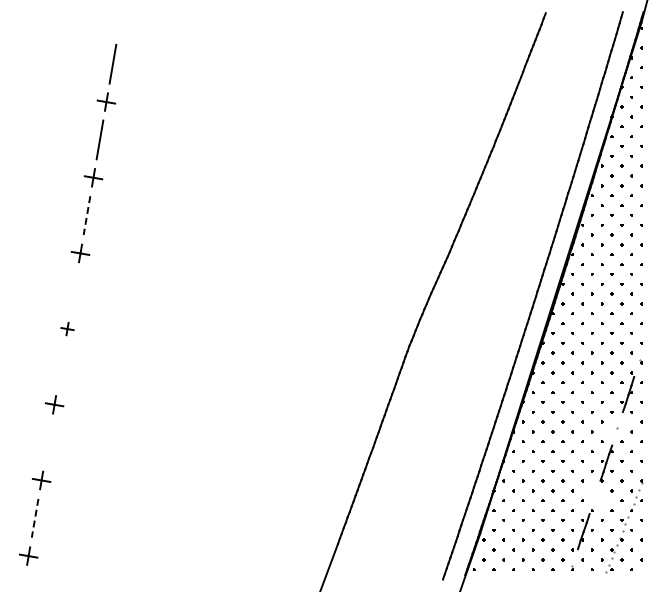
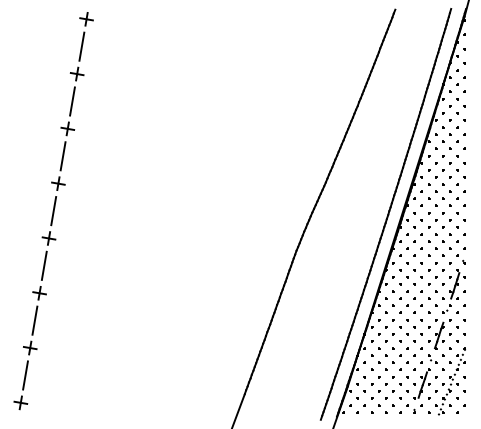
part: (119, 26) -> (86, 19), added
line: (87, 215) -> (63, 156), dashed -> solid
line: (73, 290) -> (53, 210), added
part: (67, 328) -> (48, 238), size x1.43
line: (60, 366) -> (43, 265), added
part: (616, 426) -> (446, 308), size x1.67
line: (47, 442) -> (34, 320), added
part: (597, 495) -> (432, 358), added
line: (35, 518) -> (25, 375), dashed -> solid

